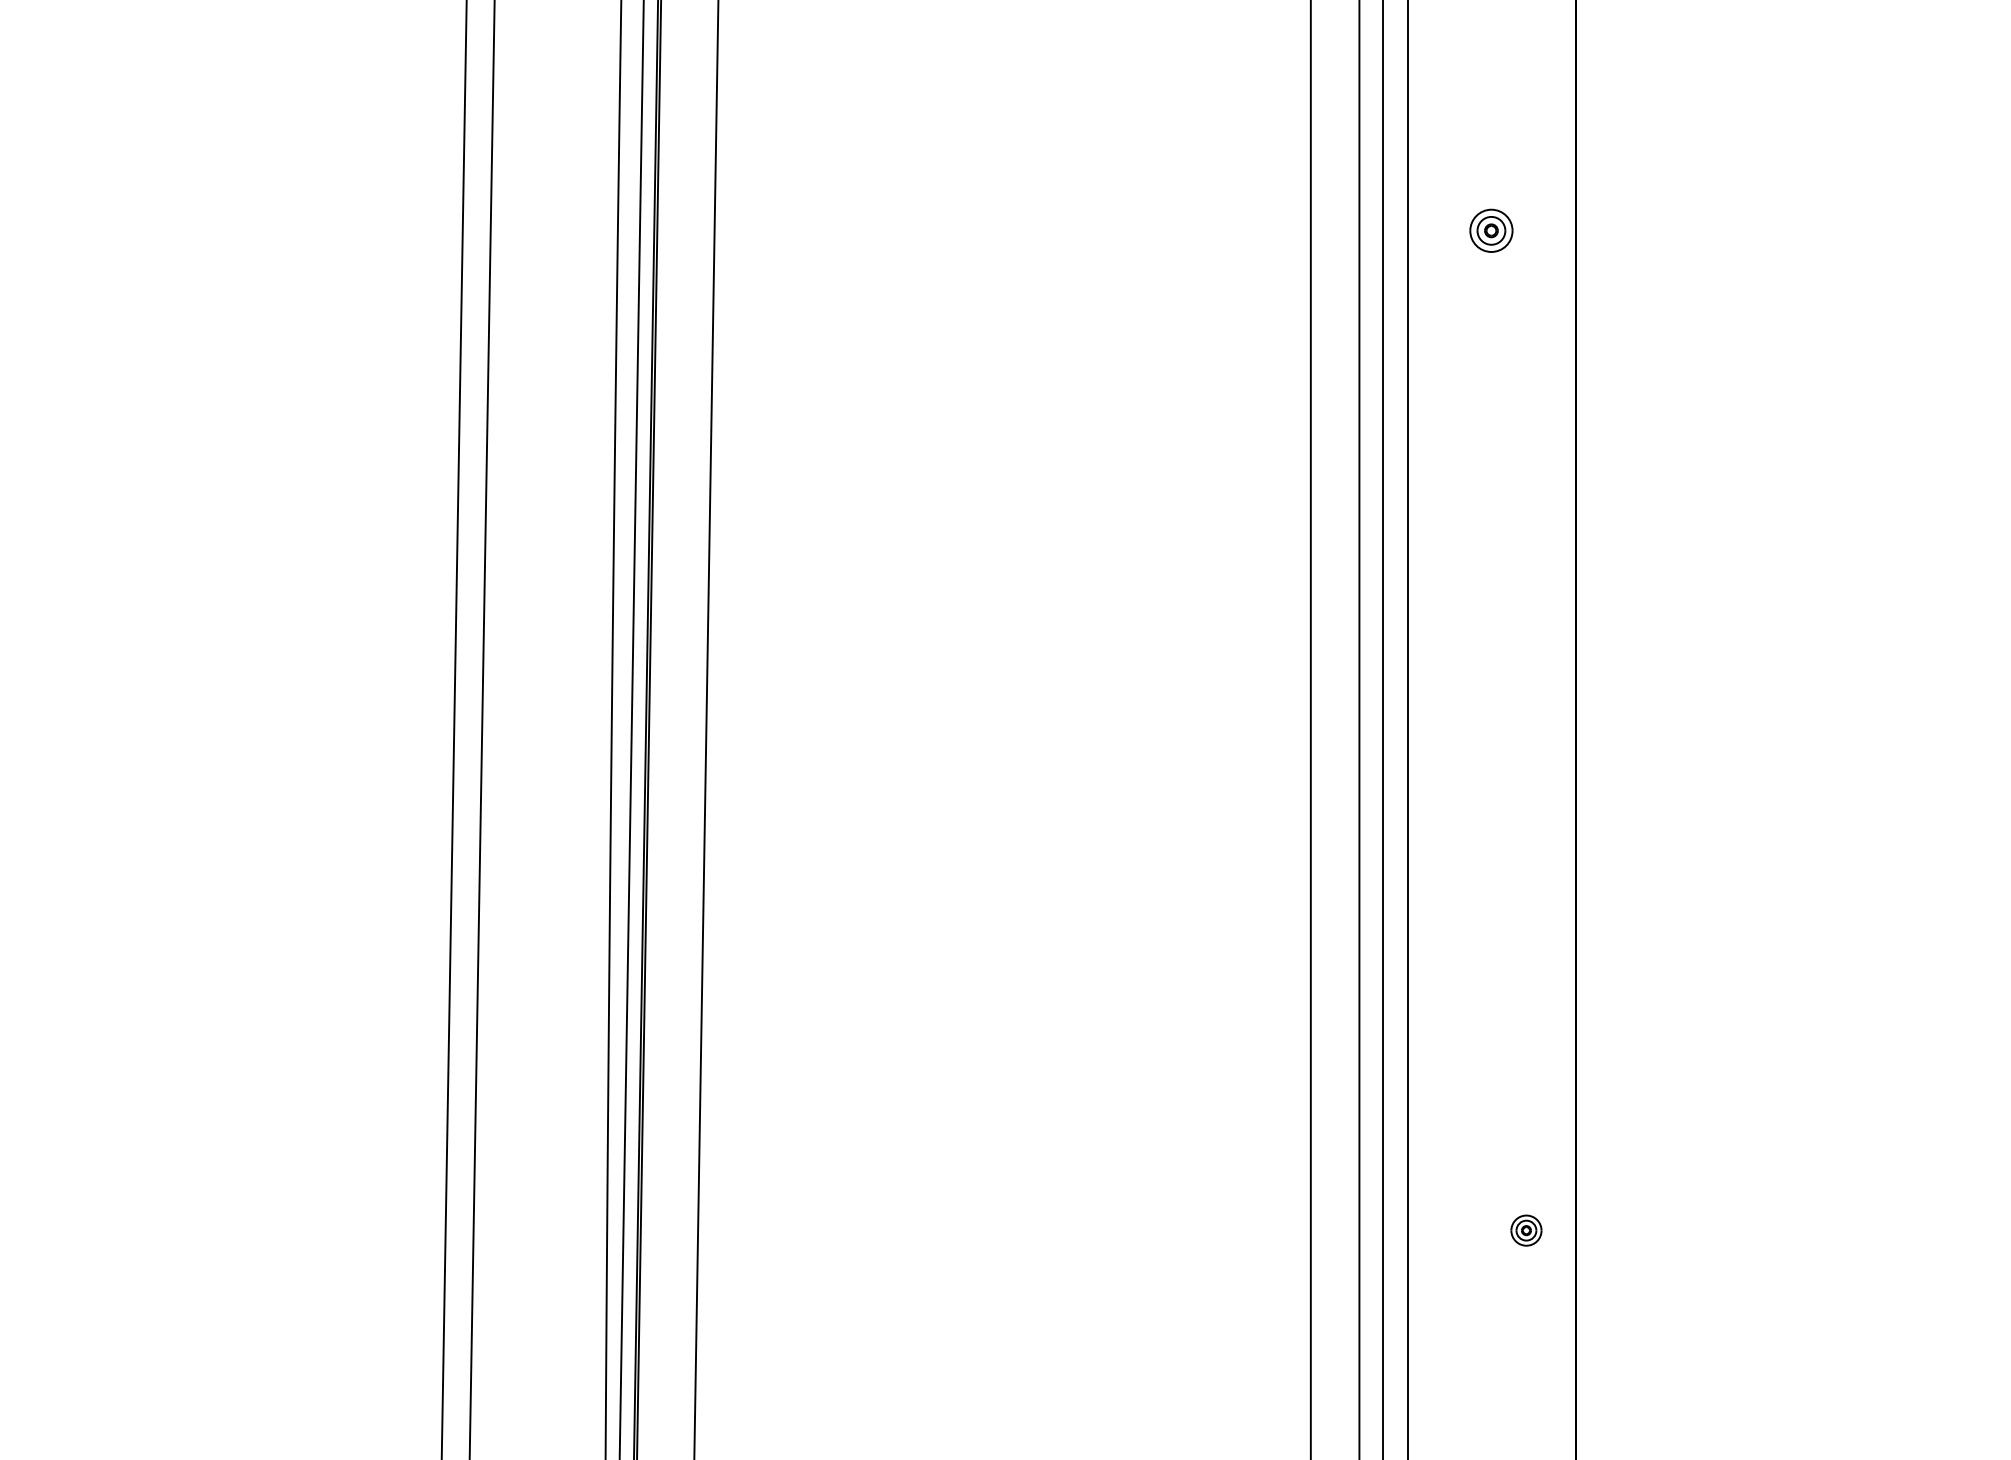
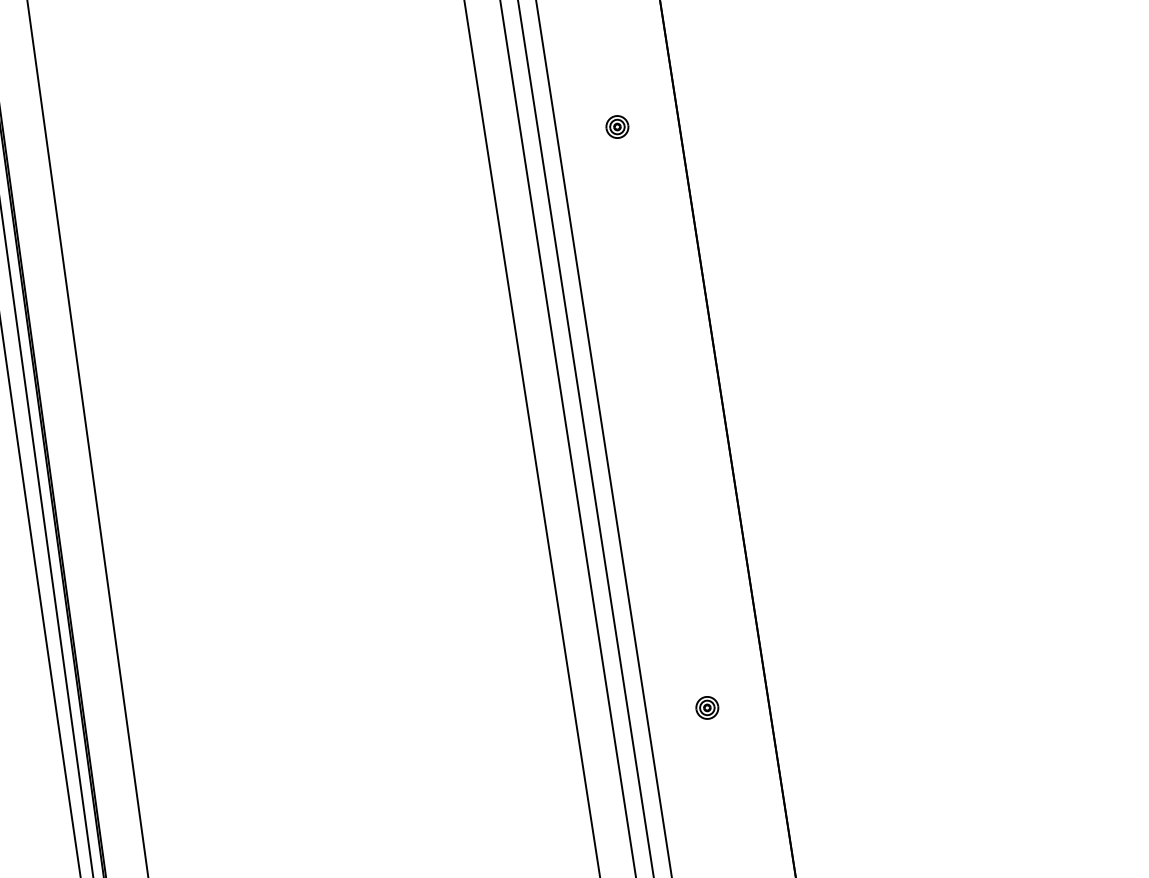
part: (1491, 230) -> (617, 126), size x0.71
part: (1526, 1230) -> (707, 707), moved

